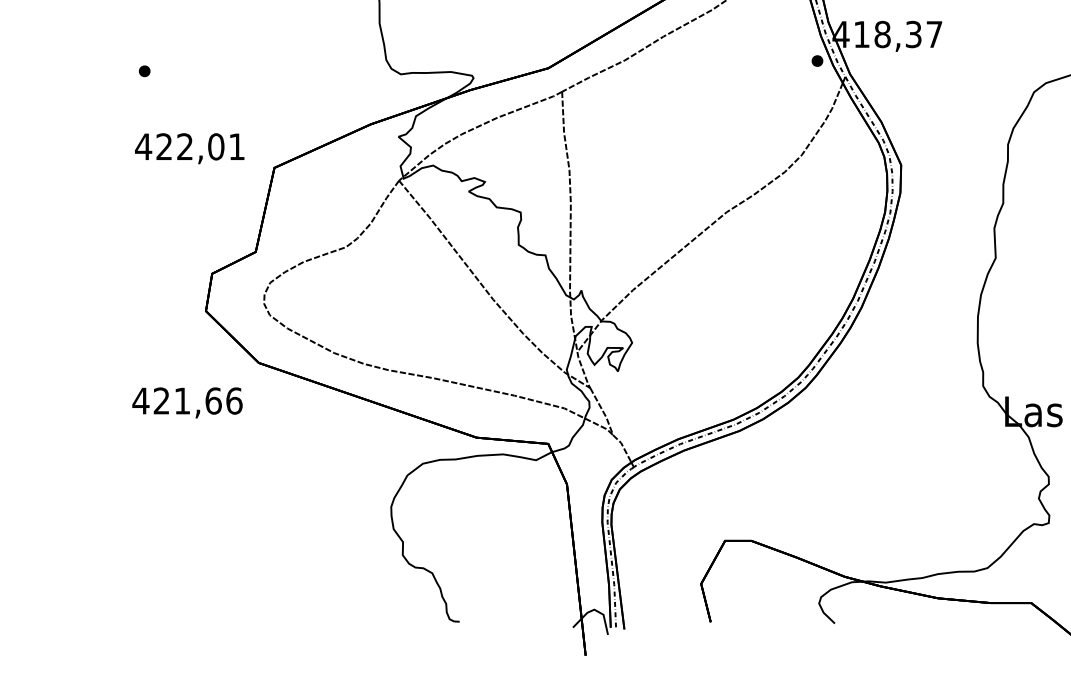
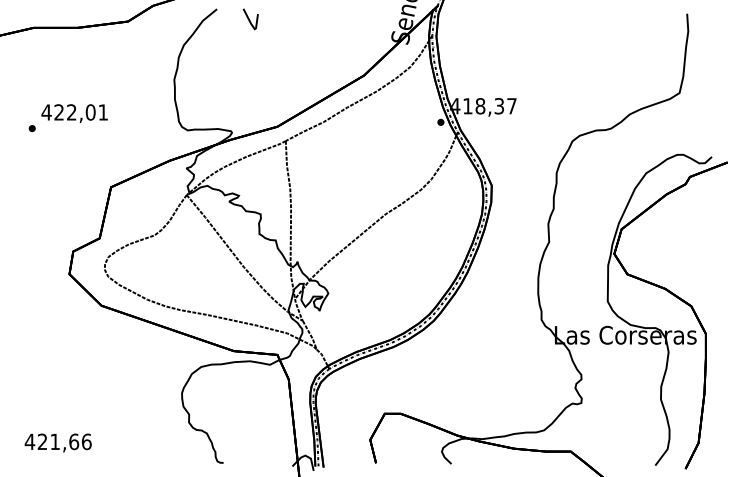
text: (189, 148) -> (74, 113), moved
text: (186, 402) -> (57, 442), moved

